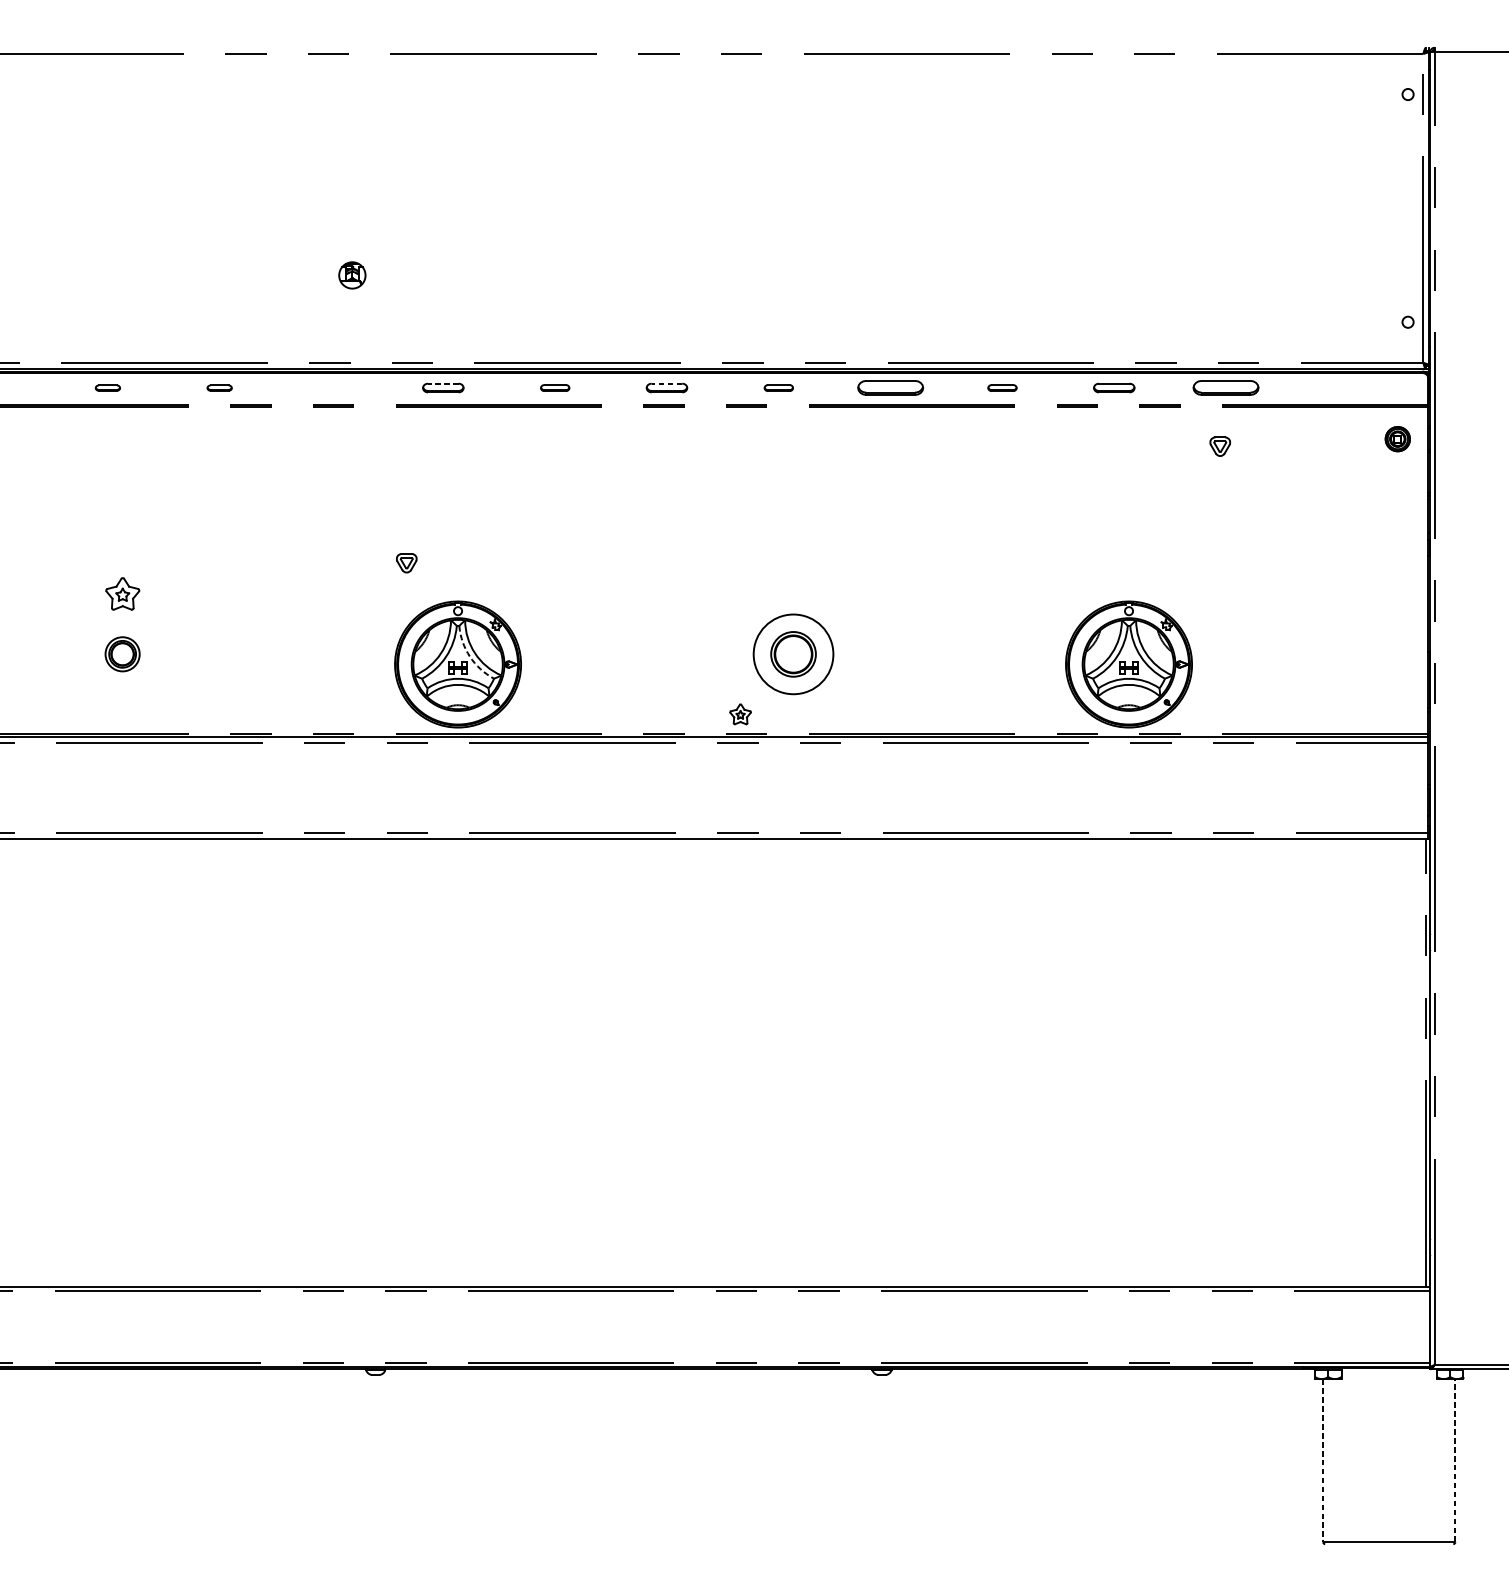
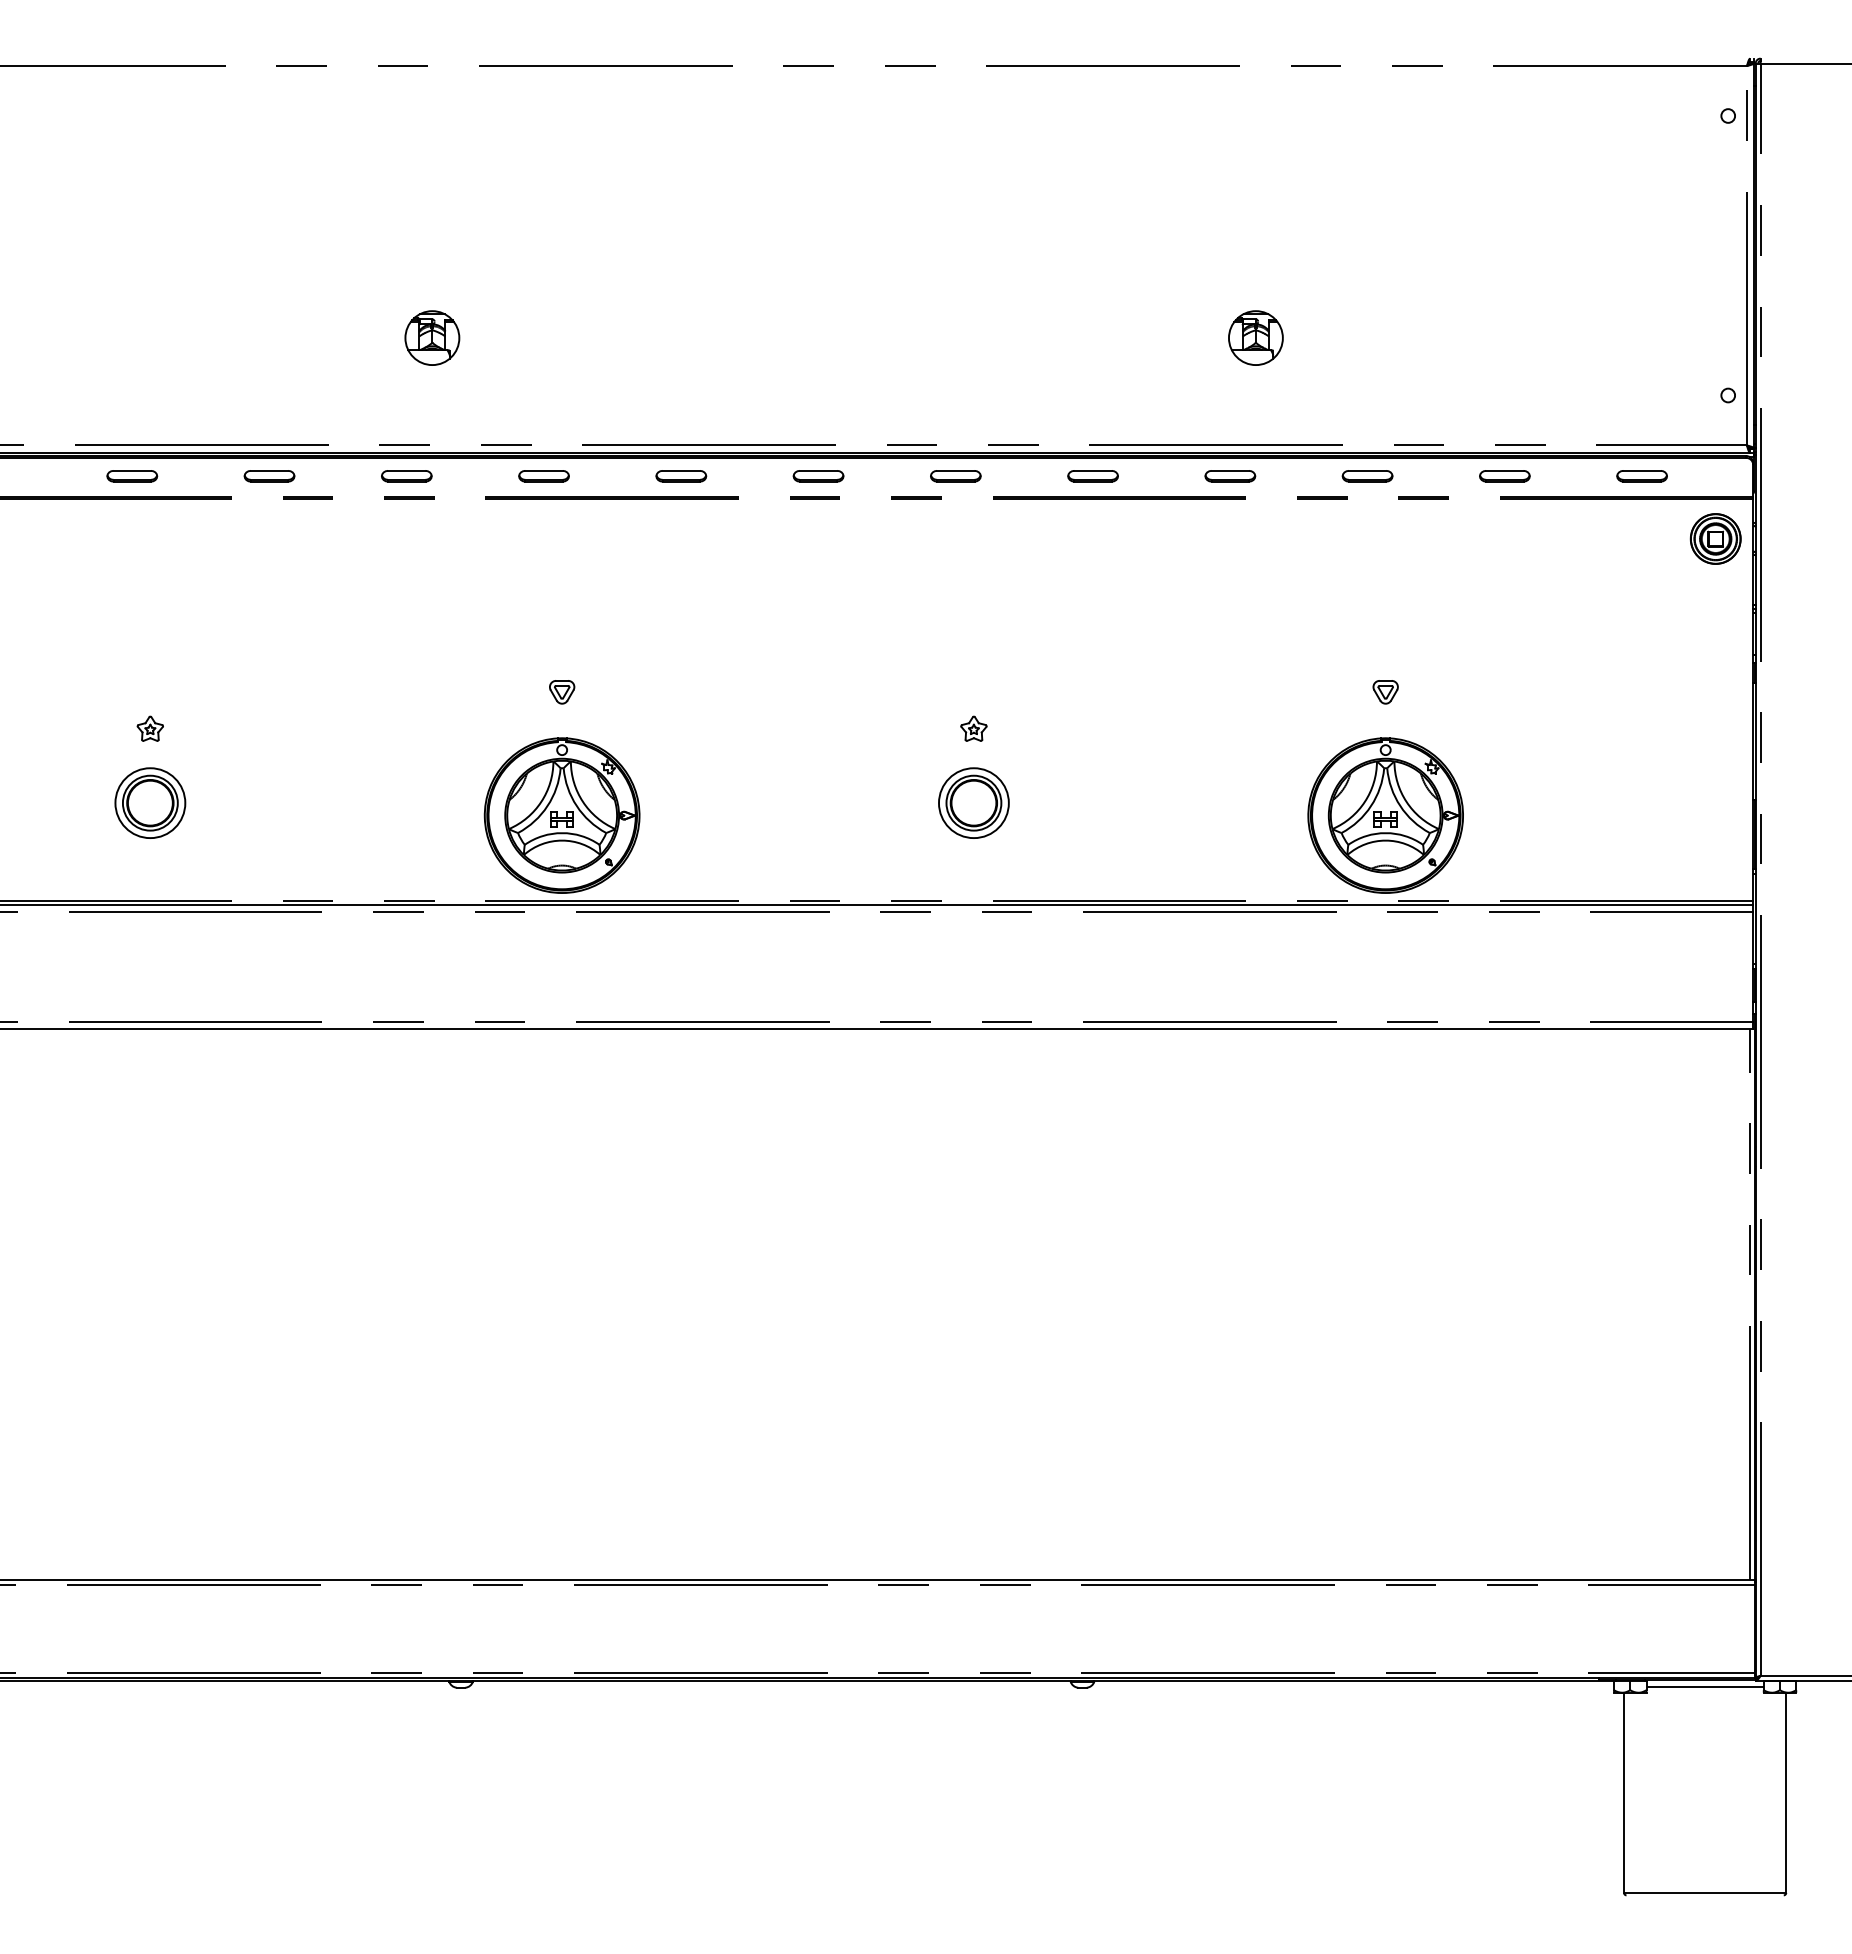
part: (352, 274) -> (432, 337), size x1.67
part: (1022, 274) -> (1255, 337), added
line: (443, 383) -> (544, 470), dashed -> solid
line: (666, 383) -> (818, 470), dashed -> solid
part: (108, 388) -> (132, 476), size x1.67
part: (219, 388) -> (269, 476), size x1.67
part: (331, 388) -> (406, 476), added
part: (555, 388) -> (681, 476), size x1.43
part: (778, 388) -> (955, 476), size x1.43
part: (890, 388) -> (1092, 476), size x0.62
part: (1002, 388) -> (1230, 476), size x1.43
part: (1225, 388) -> (1504, 476), size x0.62
part: (1337, 388) -> (1641, 476), added
part: (1397, 438) -> (1715, 538), size x1.67
part: (1220, 446) -> (1385, 692), moved
part: (407, 563) -> (562, 692), moved
part: (121, 593) -> (149, 728), size x0.62
part: (122, 653) -> (150, 802), size x1.67
circle: (793, 654) -> (973, 803), size x0.71
arc: (469, 657) -> (576, 806), dashed -> solid
part: (740, 714) -> (973, 728), moved
line: (1388, 1374) -> (1704, 1686), added
line: (1455, 1460) -> (1786, 1792), dashed -> solid
line: (1323, 1461) -> (1624, 1793), dashed -> solid

